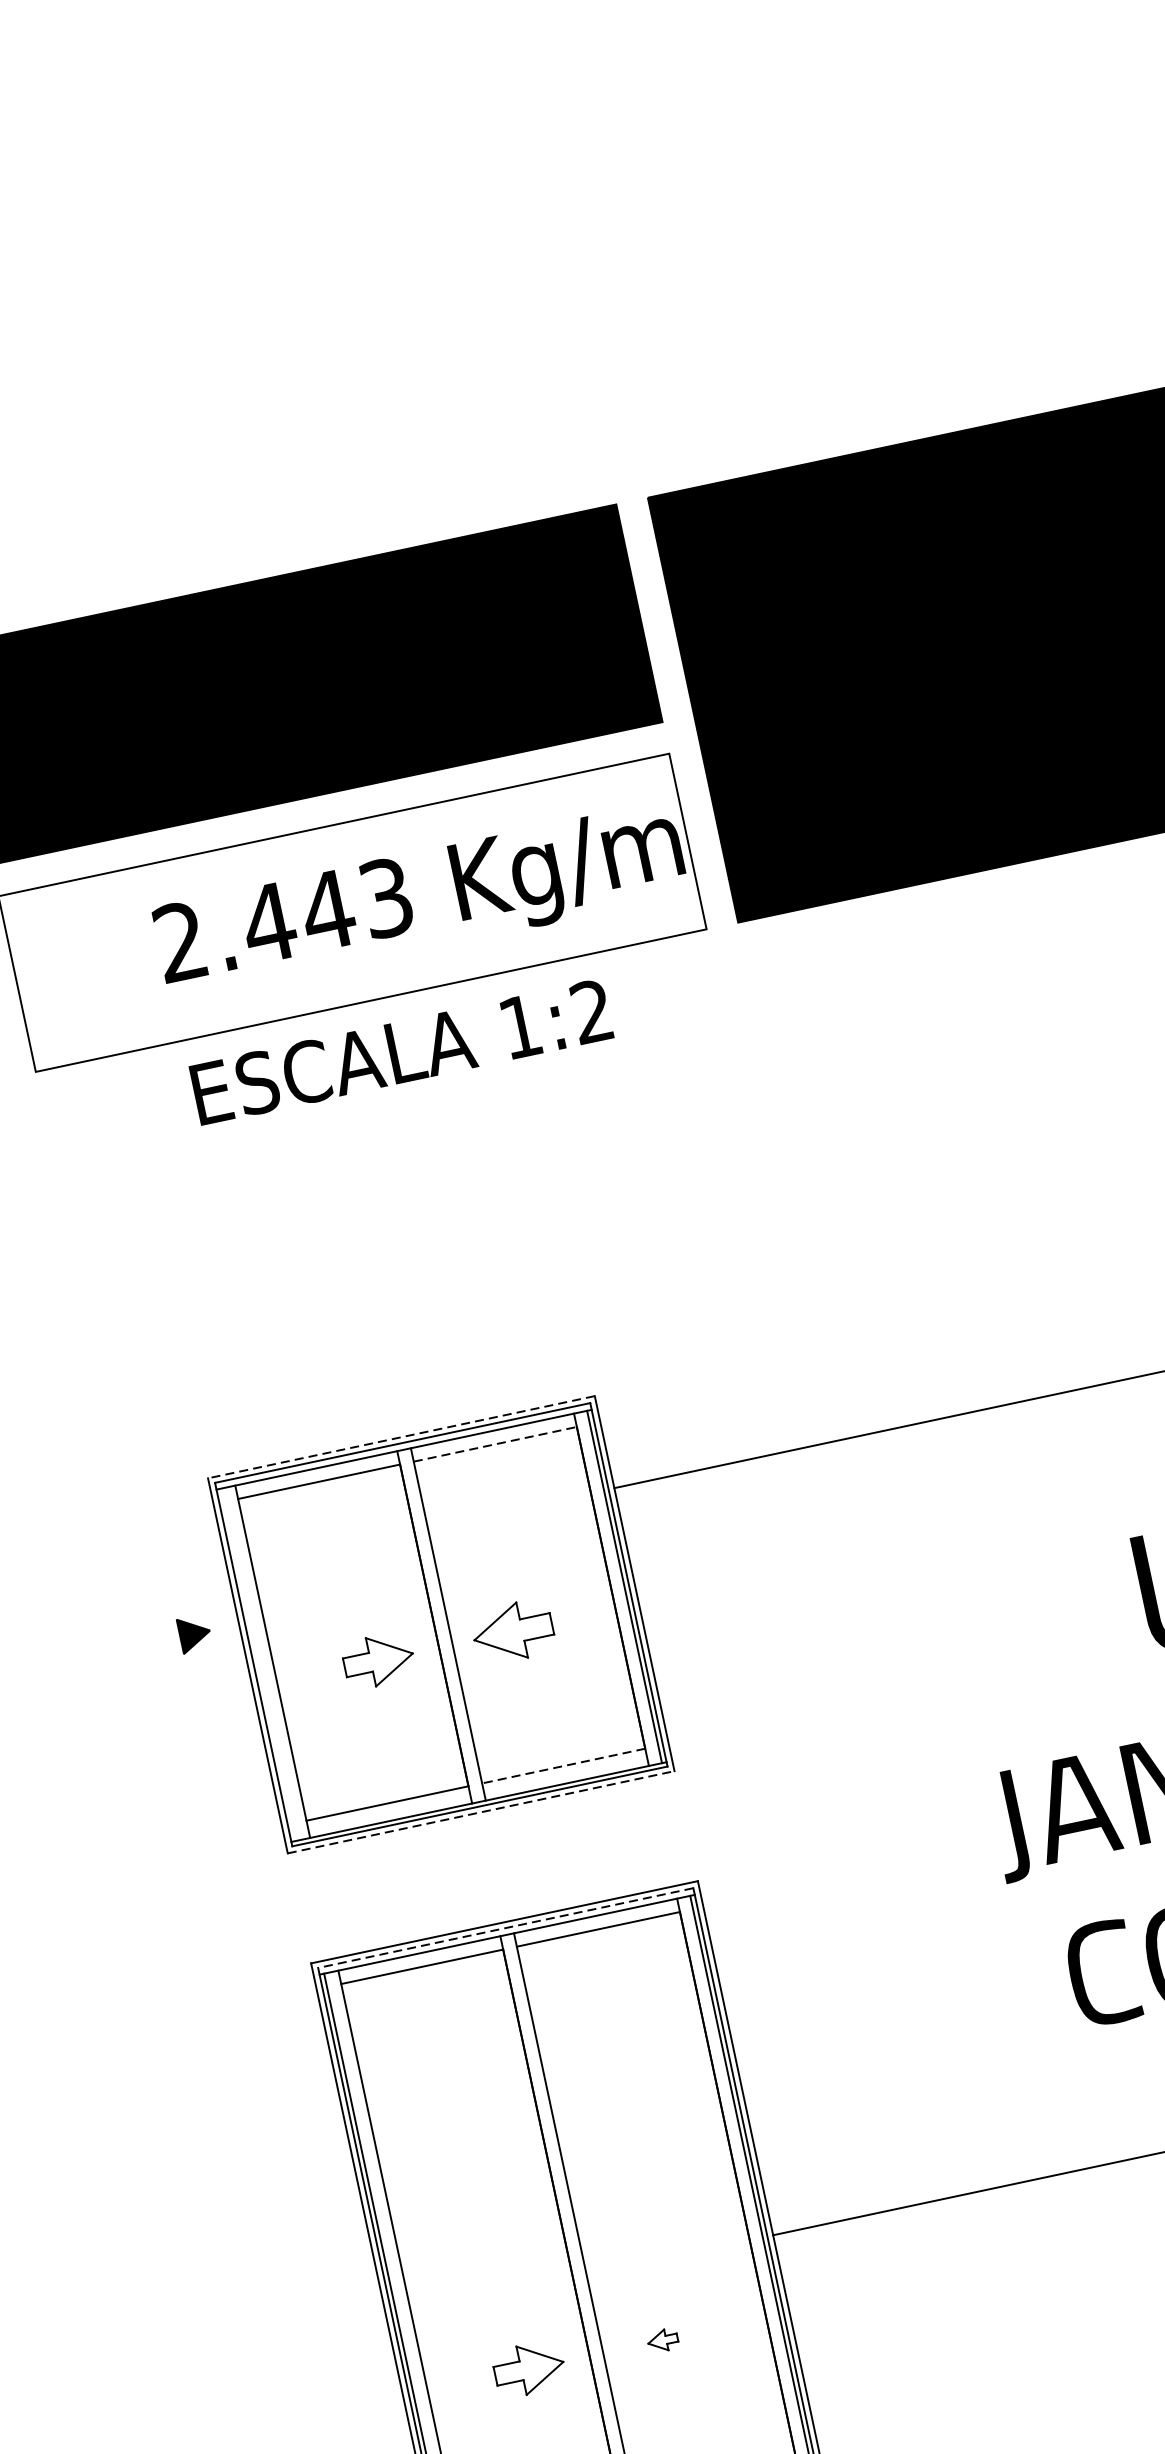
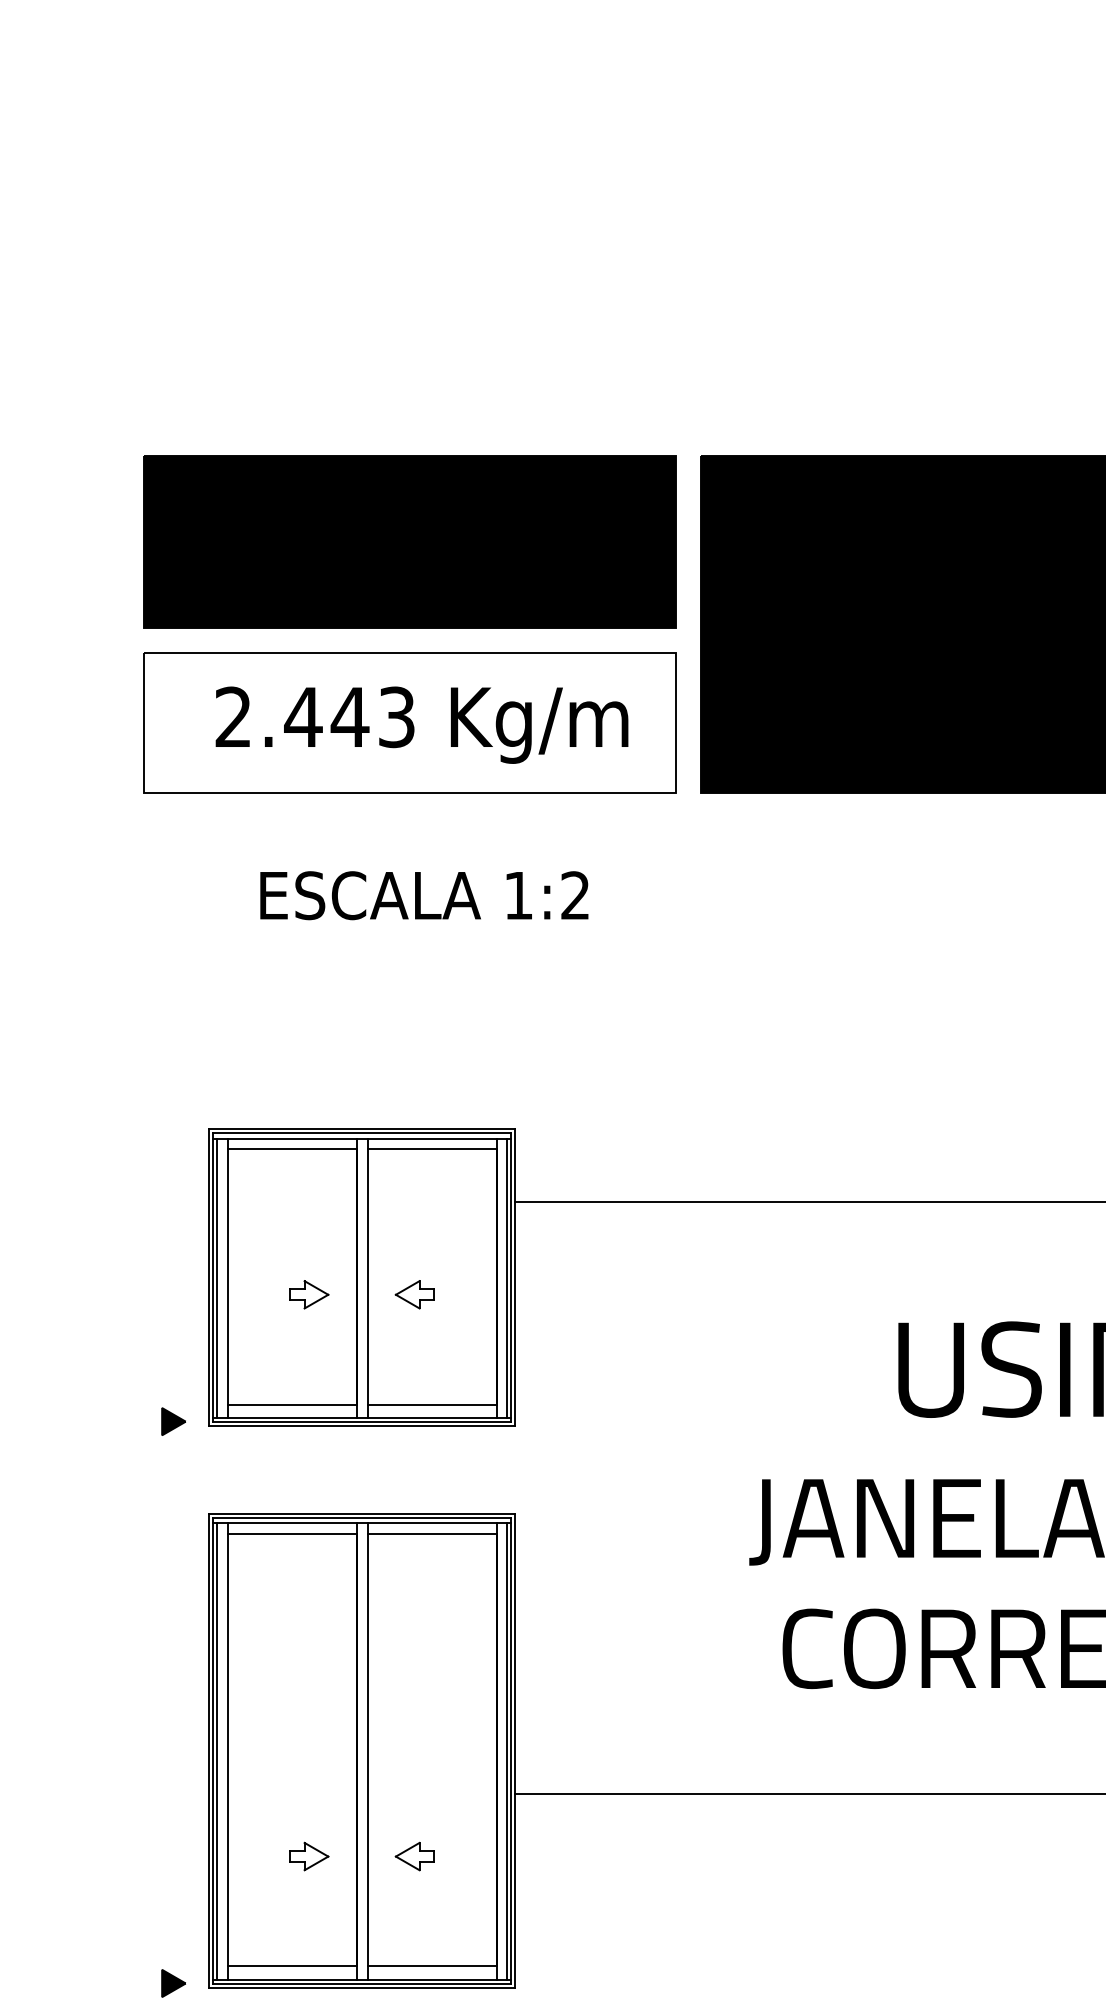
text: (419, 900) -> (421, 724), moved
text: (401, 1051) -> (424, 895), moved
line: (400, 1436) -> (361, 1128), dashed -> solid
line: (495, 1444) -> (432, 1149), dashed -> solid
part: (511, 1632) -> (414, 1294), size x0.62
part: (194, 1633) -> (173, 1421), moved
part: (379, 1660) -> (309, 1294), size x0.71
line: (257, 1664) -> (216, 1278), added
line: (564, 1765) -> (432, 1404), dashed -> solid
line: (481, 1812) -> (362, 1426), dashed -> solid
line: (506, 1928) -> (362, 1518), dashed -> solid
part: (662, 2340) -> (414, 1856), size x1.67
part: (530, 2368) -> (309, 1856), size x0.71

